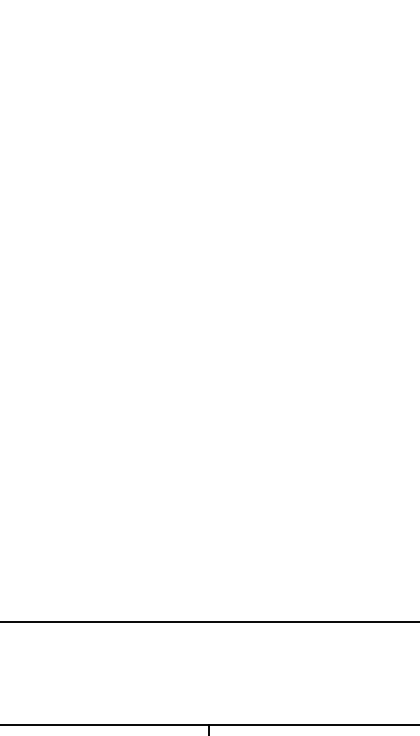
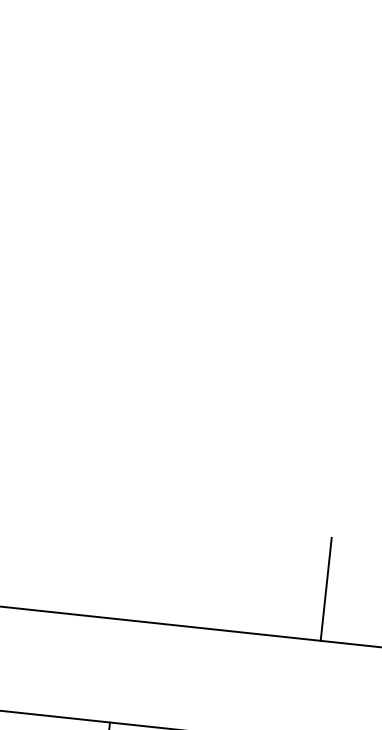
line: (410, 569) -> (326, 589), added

